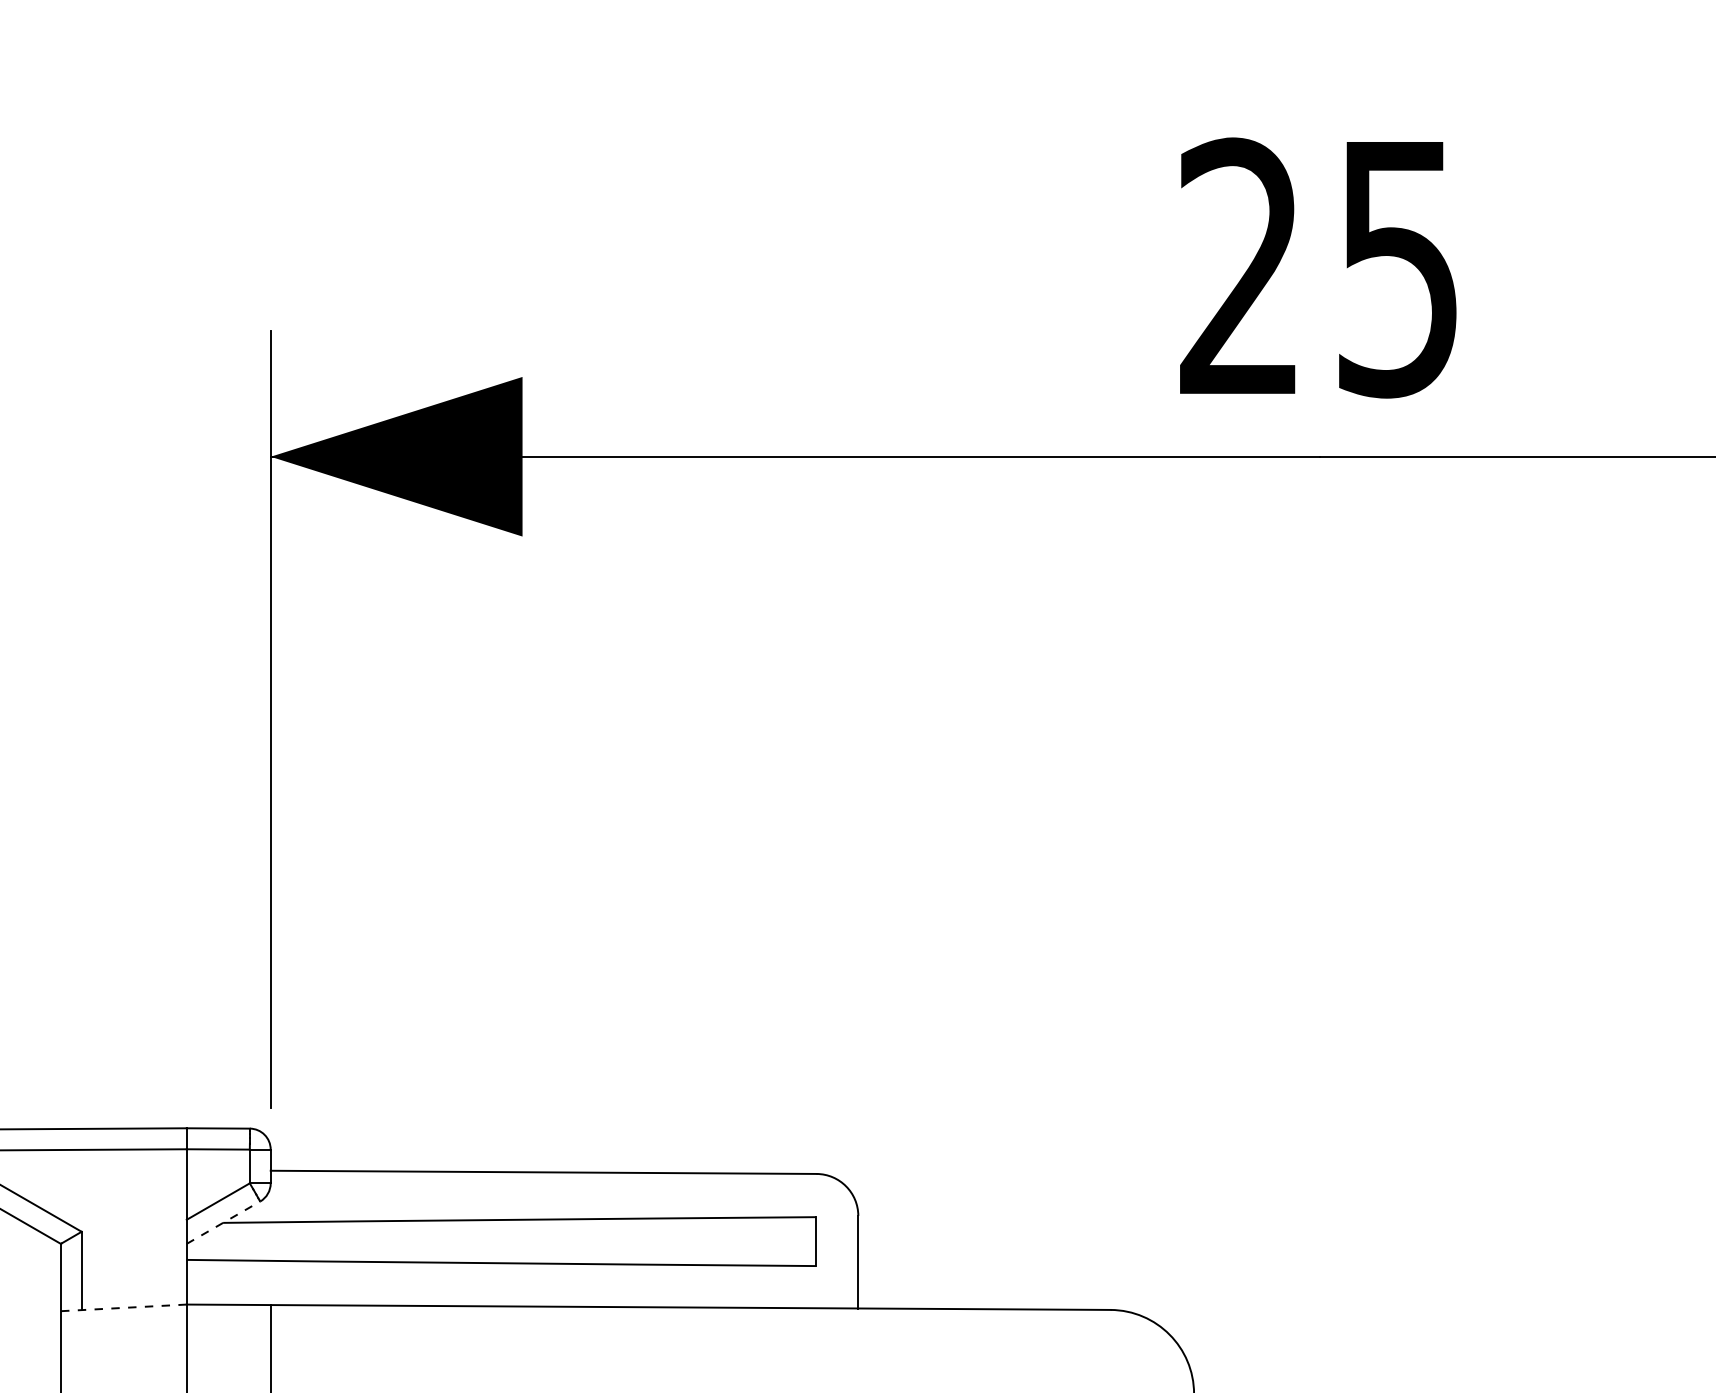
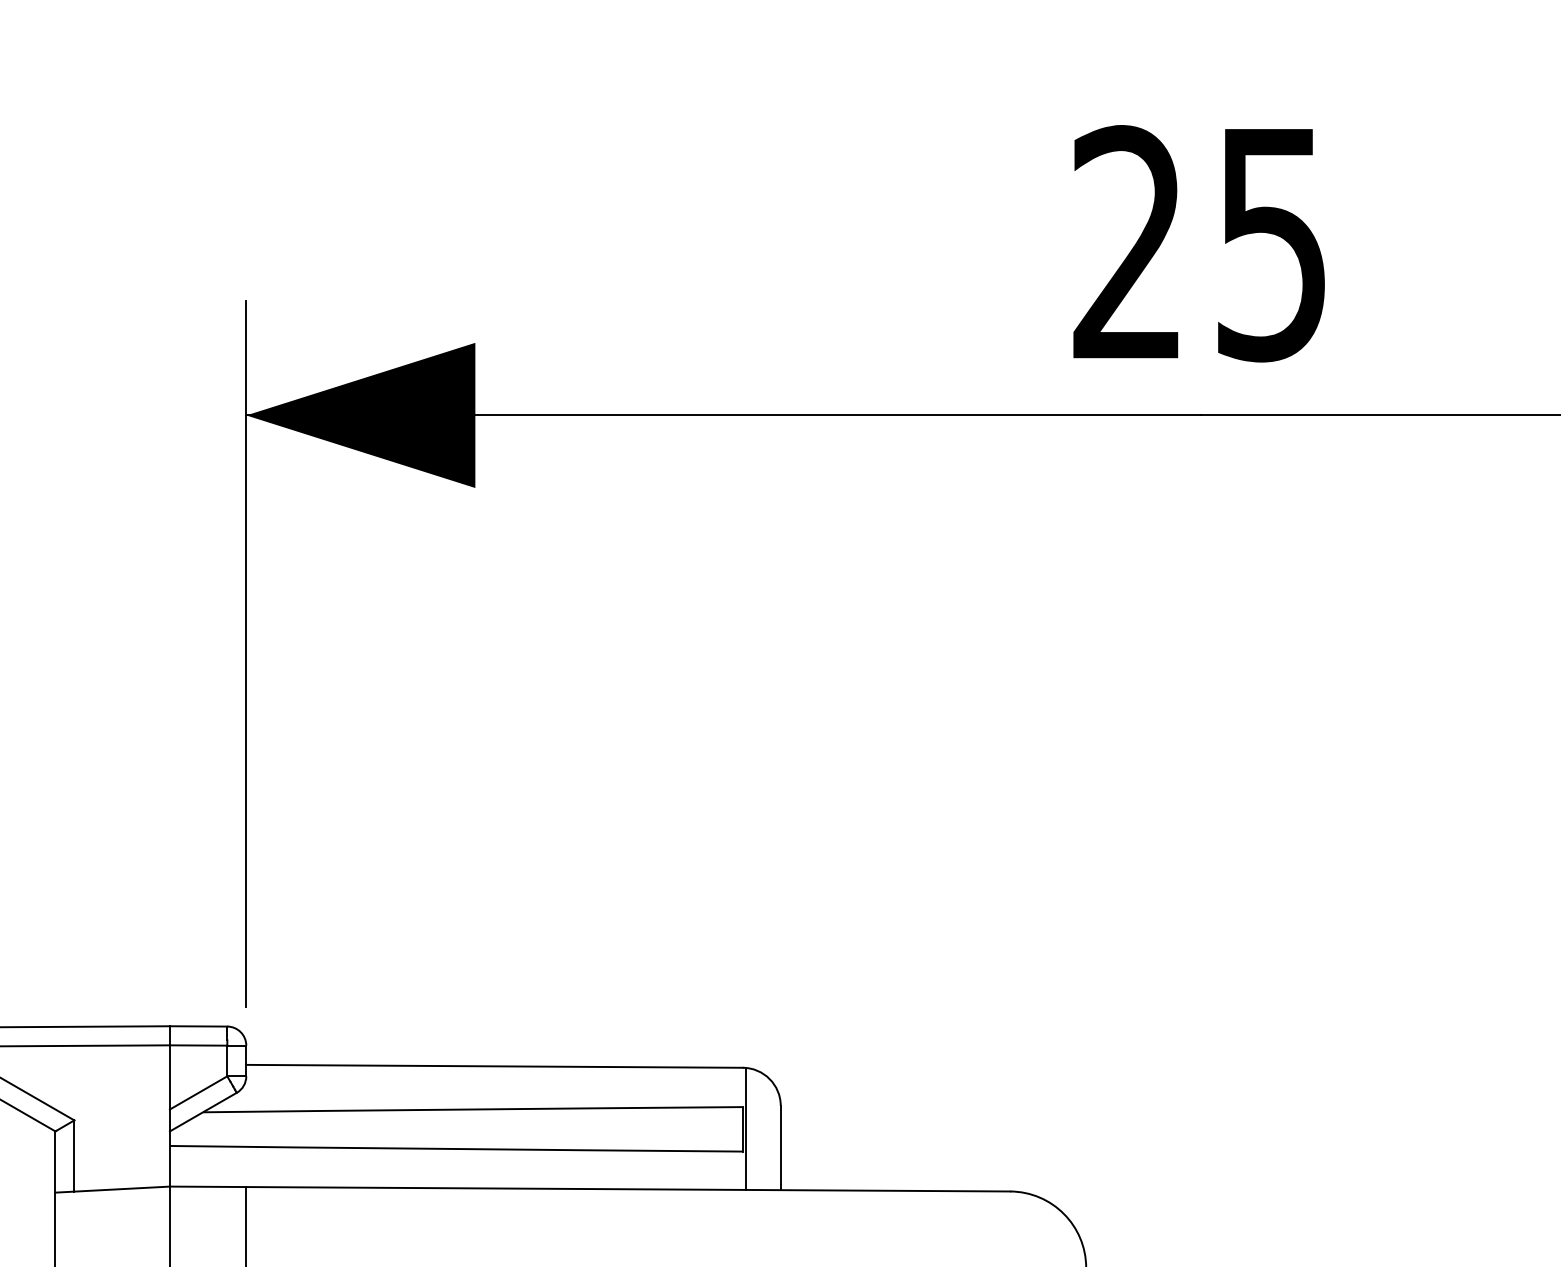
line: (223, 1222) -> (203, 1111), dashed -> solid
line: (820, 1241) -> (746, 1129), added
line: (123, 1307) -> (112, 1189), dashed -> solid

